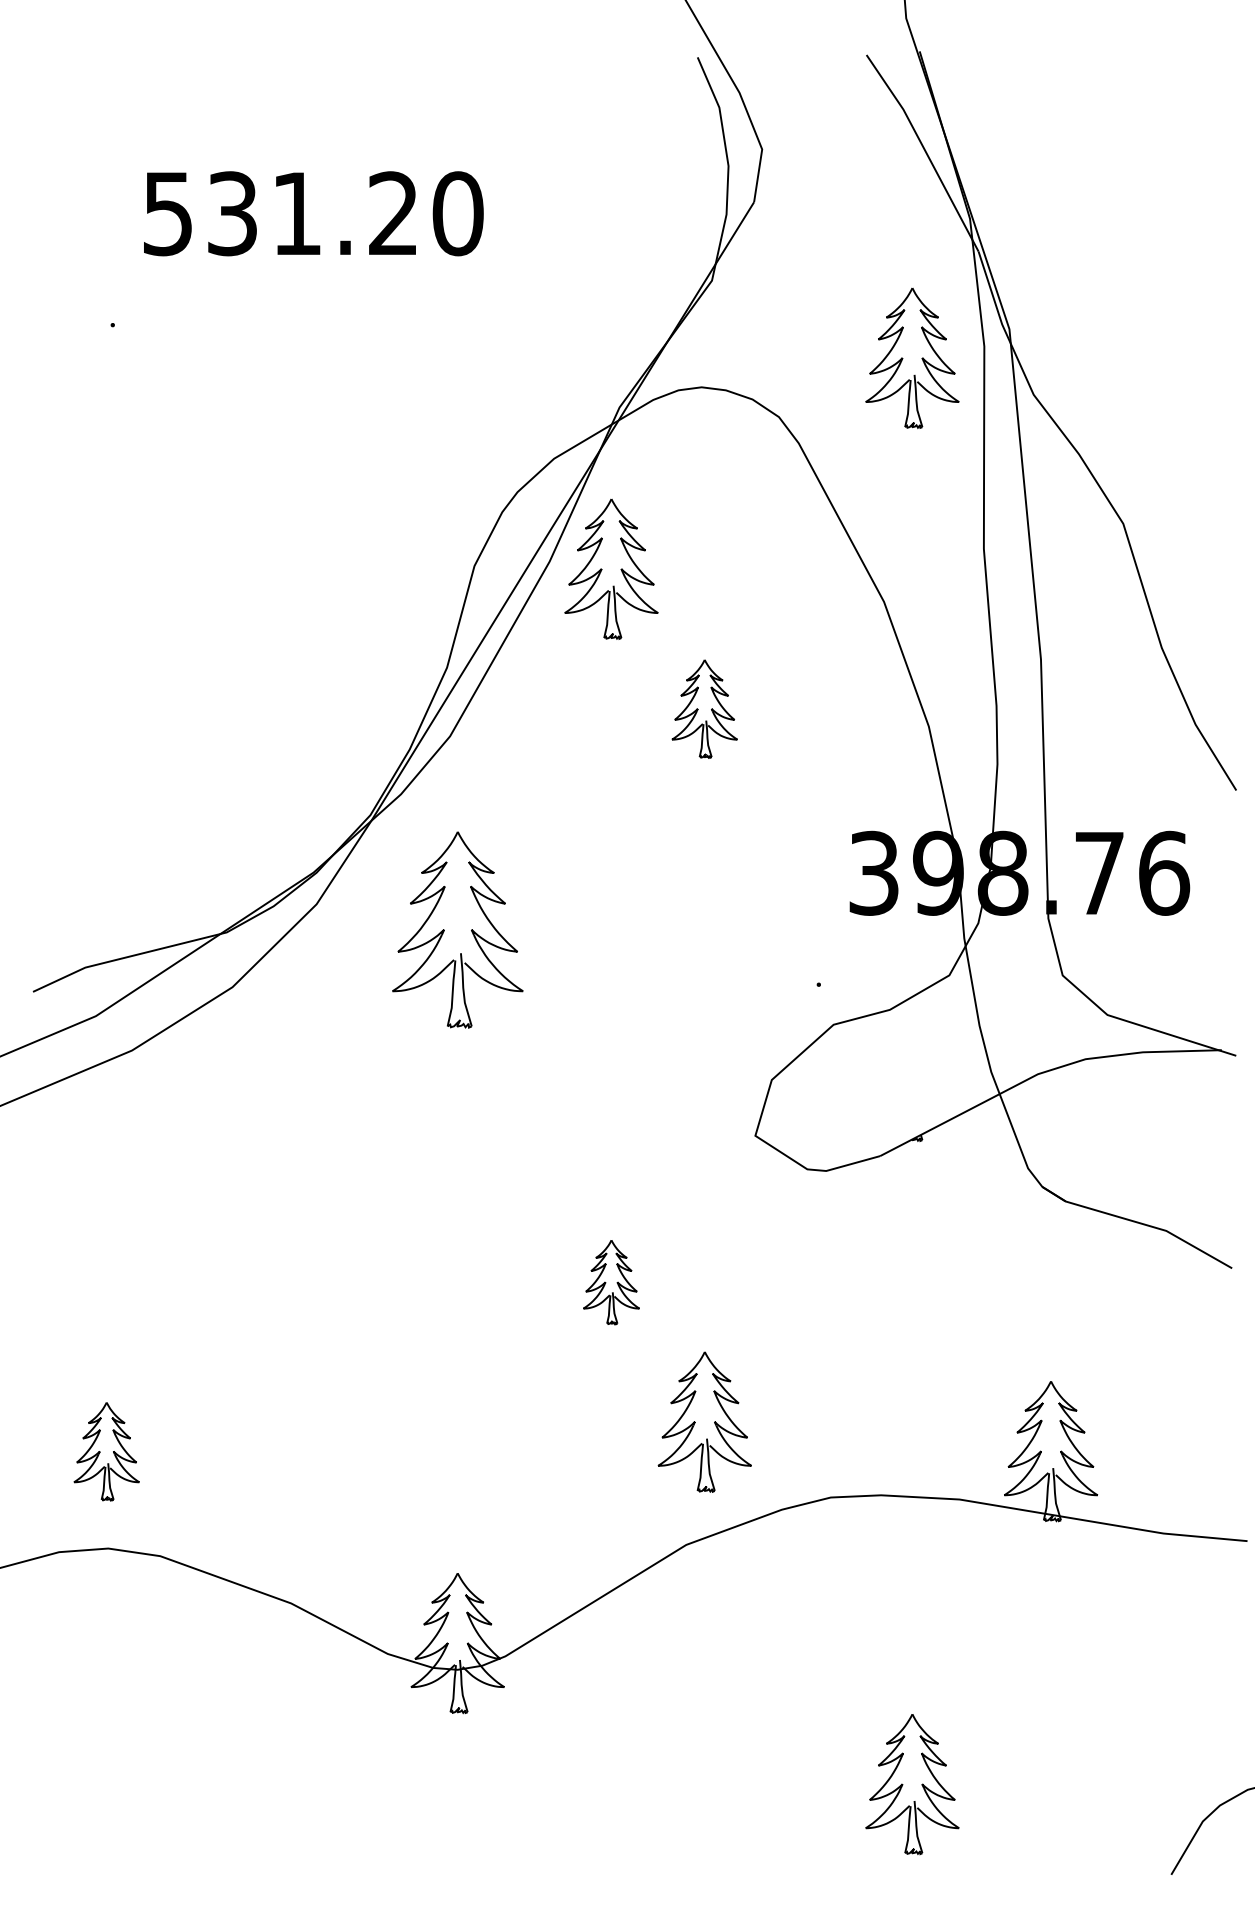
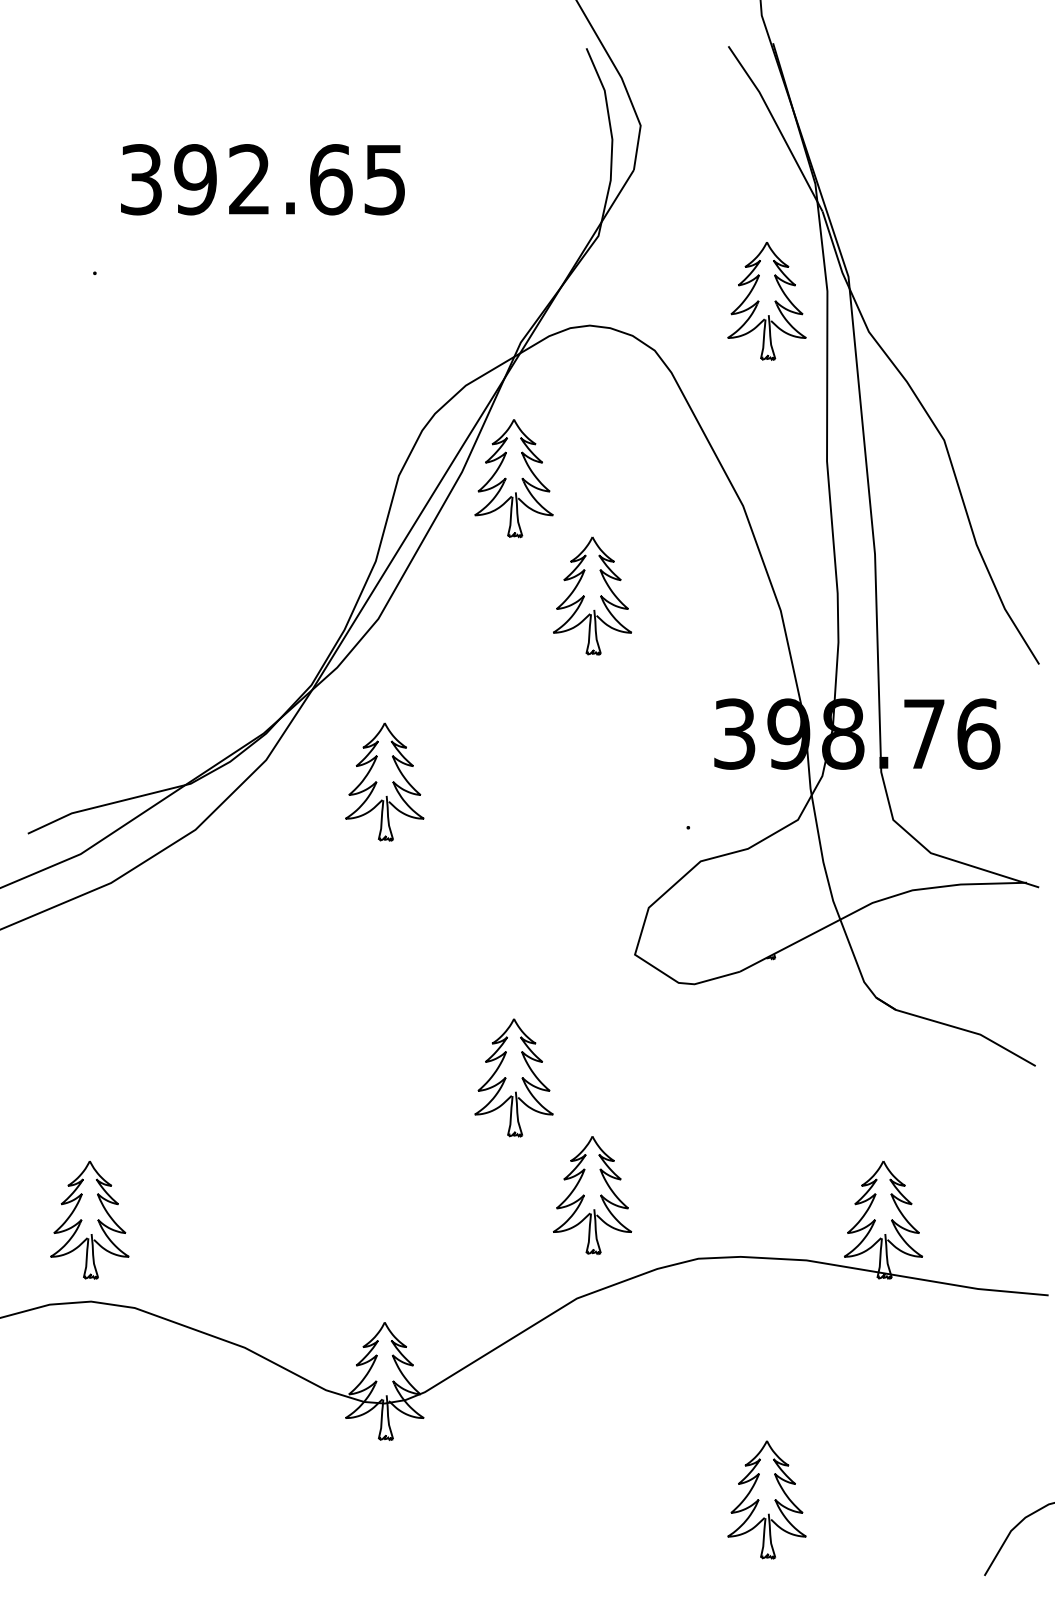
text: (313, 213) -> (263, 179), 531.20 -> 392.65
part: (704, 708) -> (592, 595), size x1.43
part: (457, 930) -> (384, 782), size x0.71
part: (611, 1282) -> (514, 1078), size x1.67
part: (106, 1451) -> (89, 1220), size x1.43

